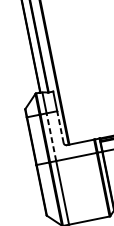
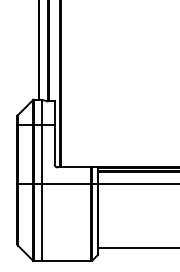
line: (60, 126) -> (54, 144), dashed -> solid
line: (51, 137) -> (41, 154), dashed -> solid

